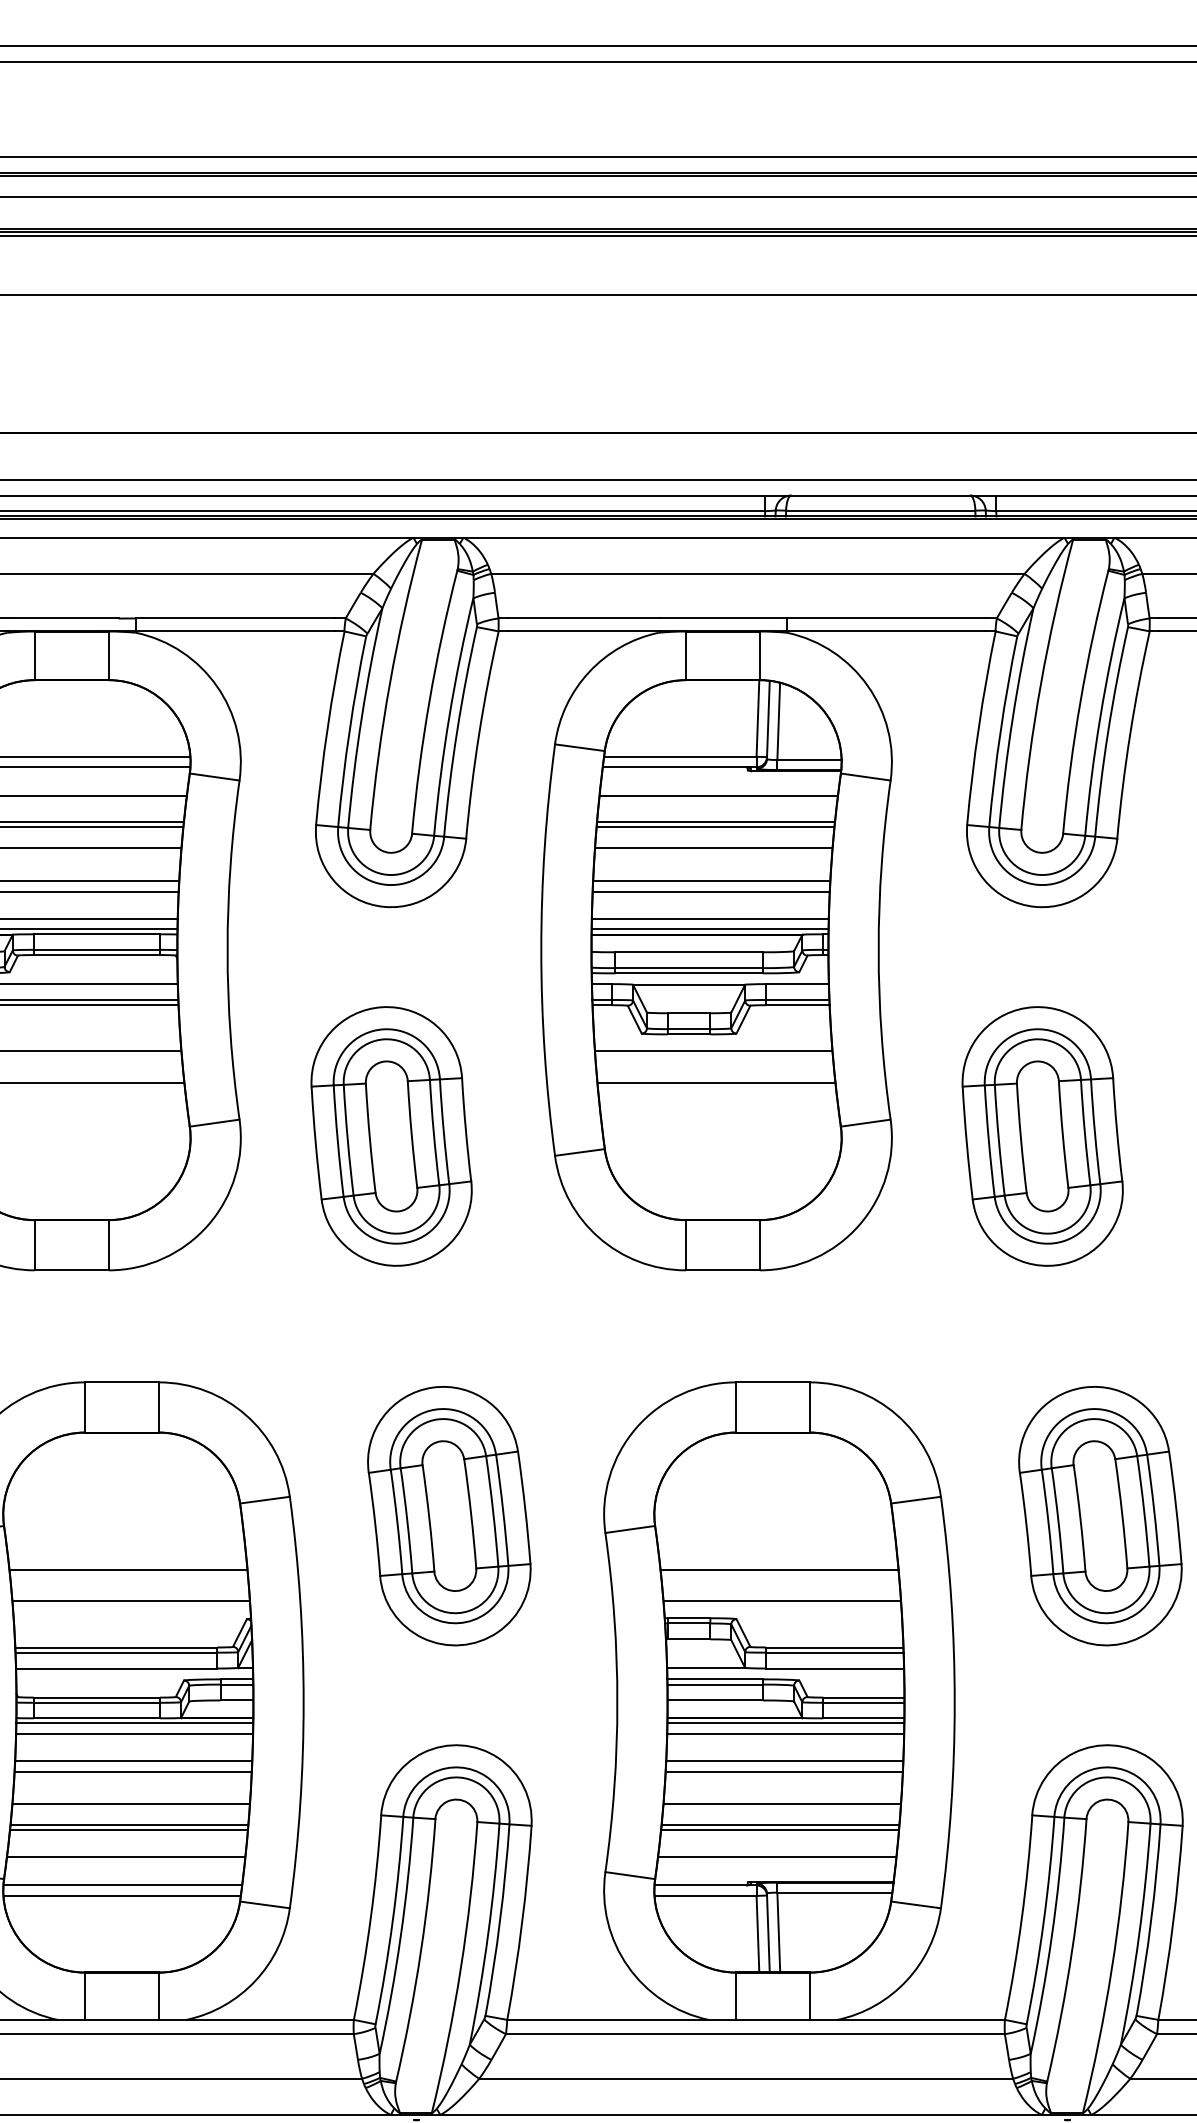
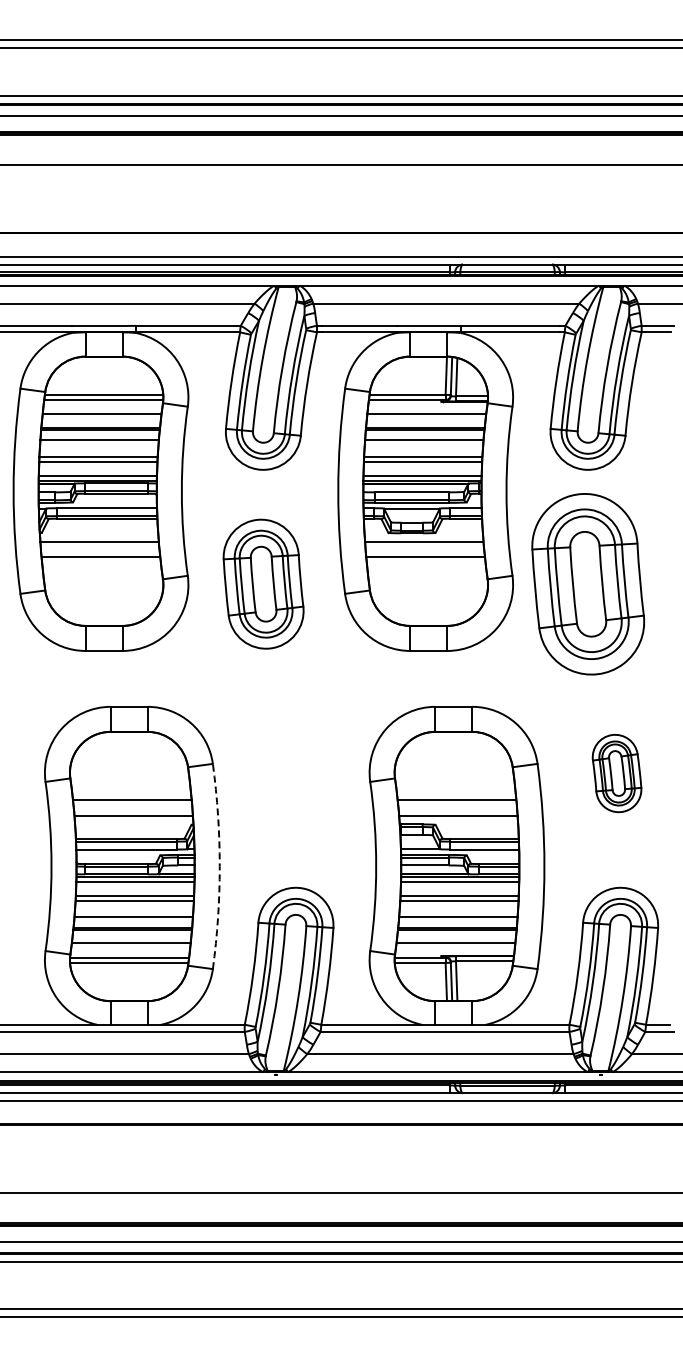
part: (1043, 1135) -> (588, 583), size x1.4
part: (449, 1516) -> (292, 773), removed
part: (1099, 1516) -> (616, 773), size x0.6
arc: (303, 1702) -> (219, 866), solid -> dashed

